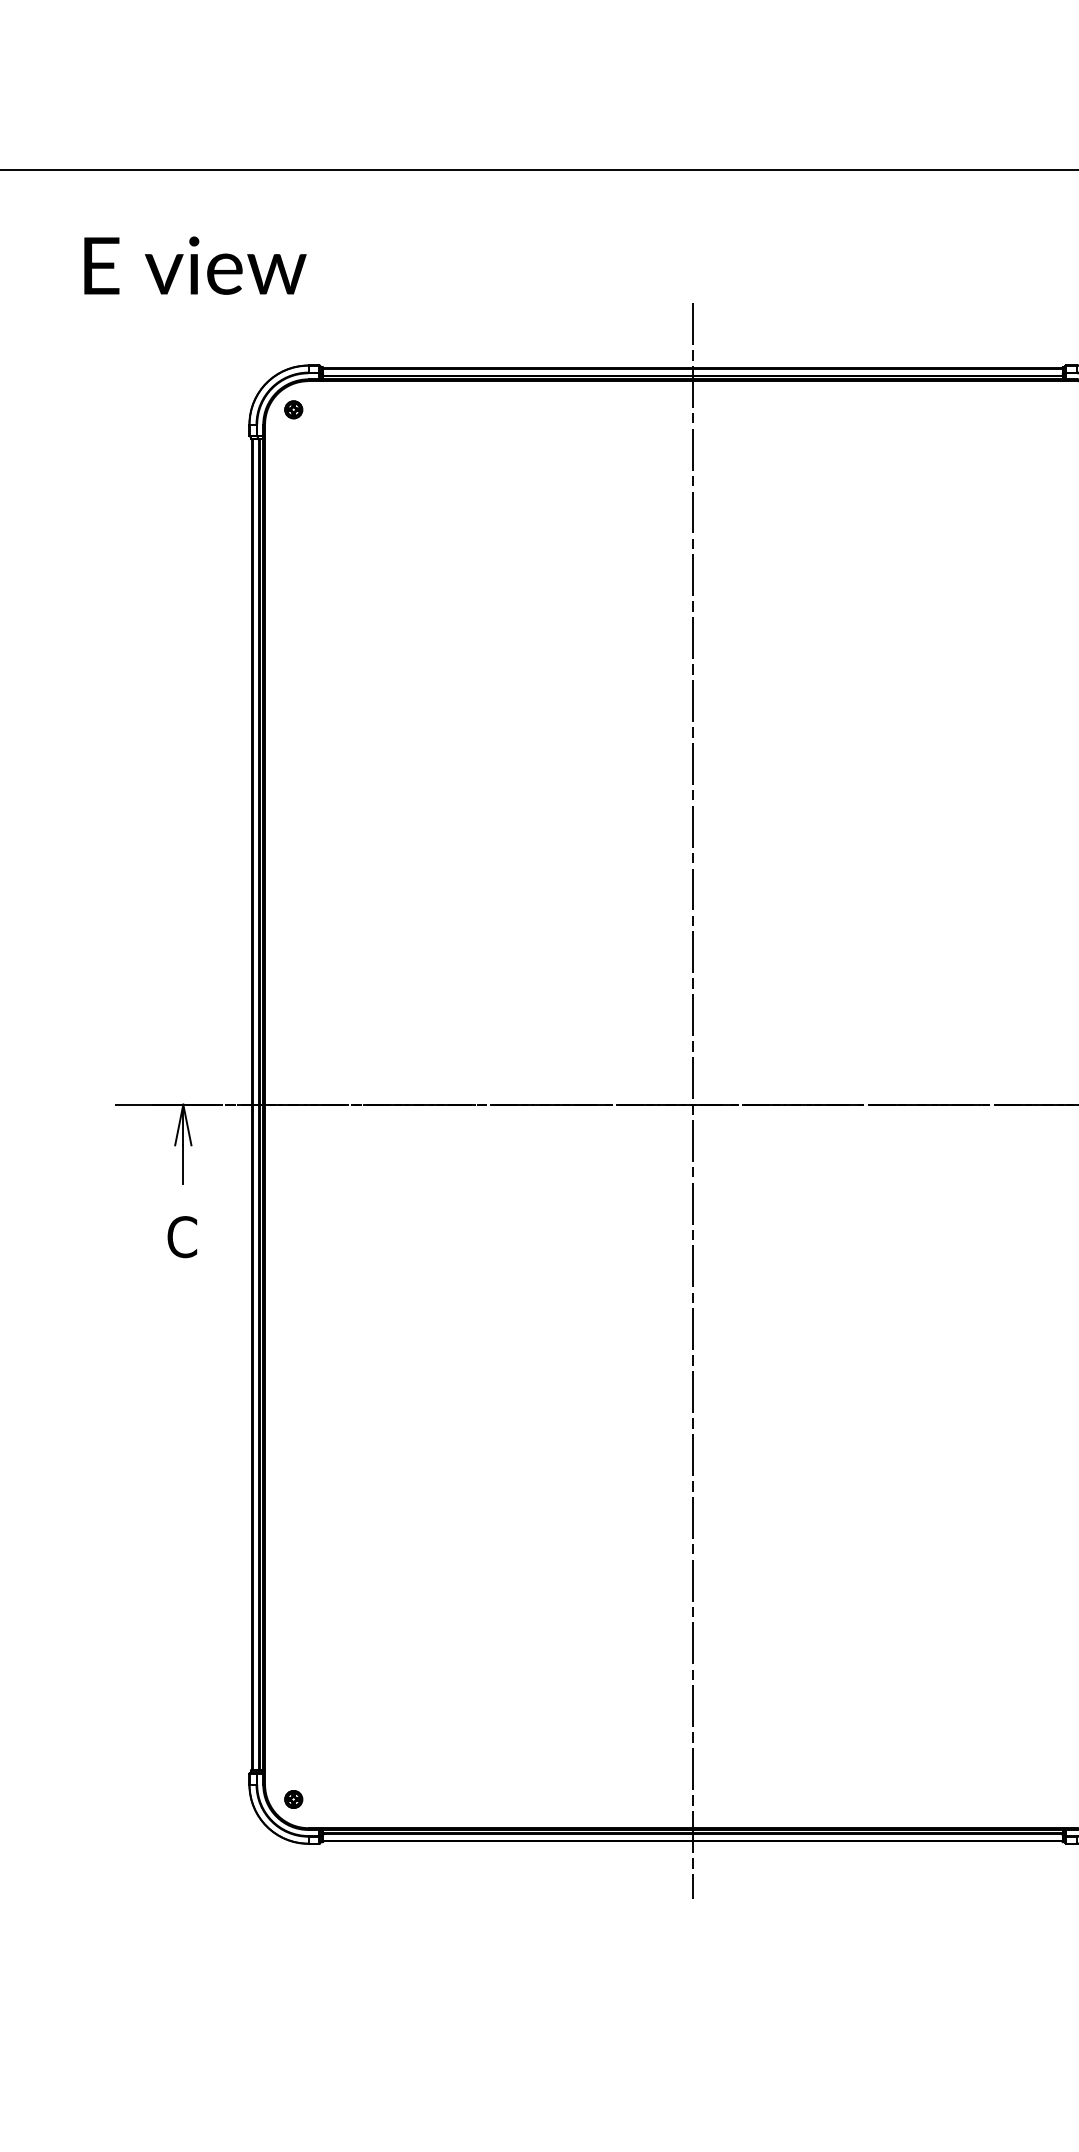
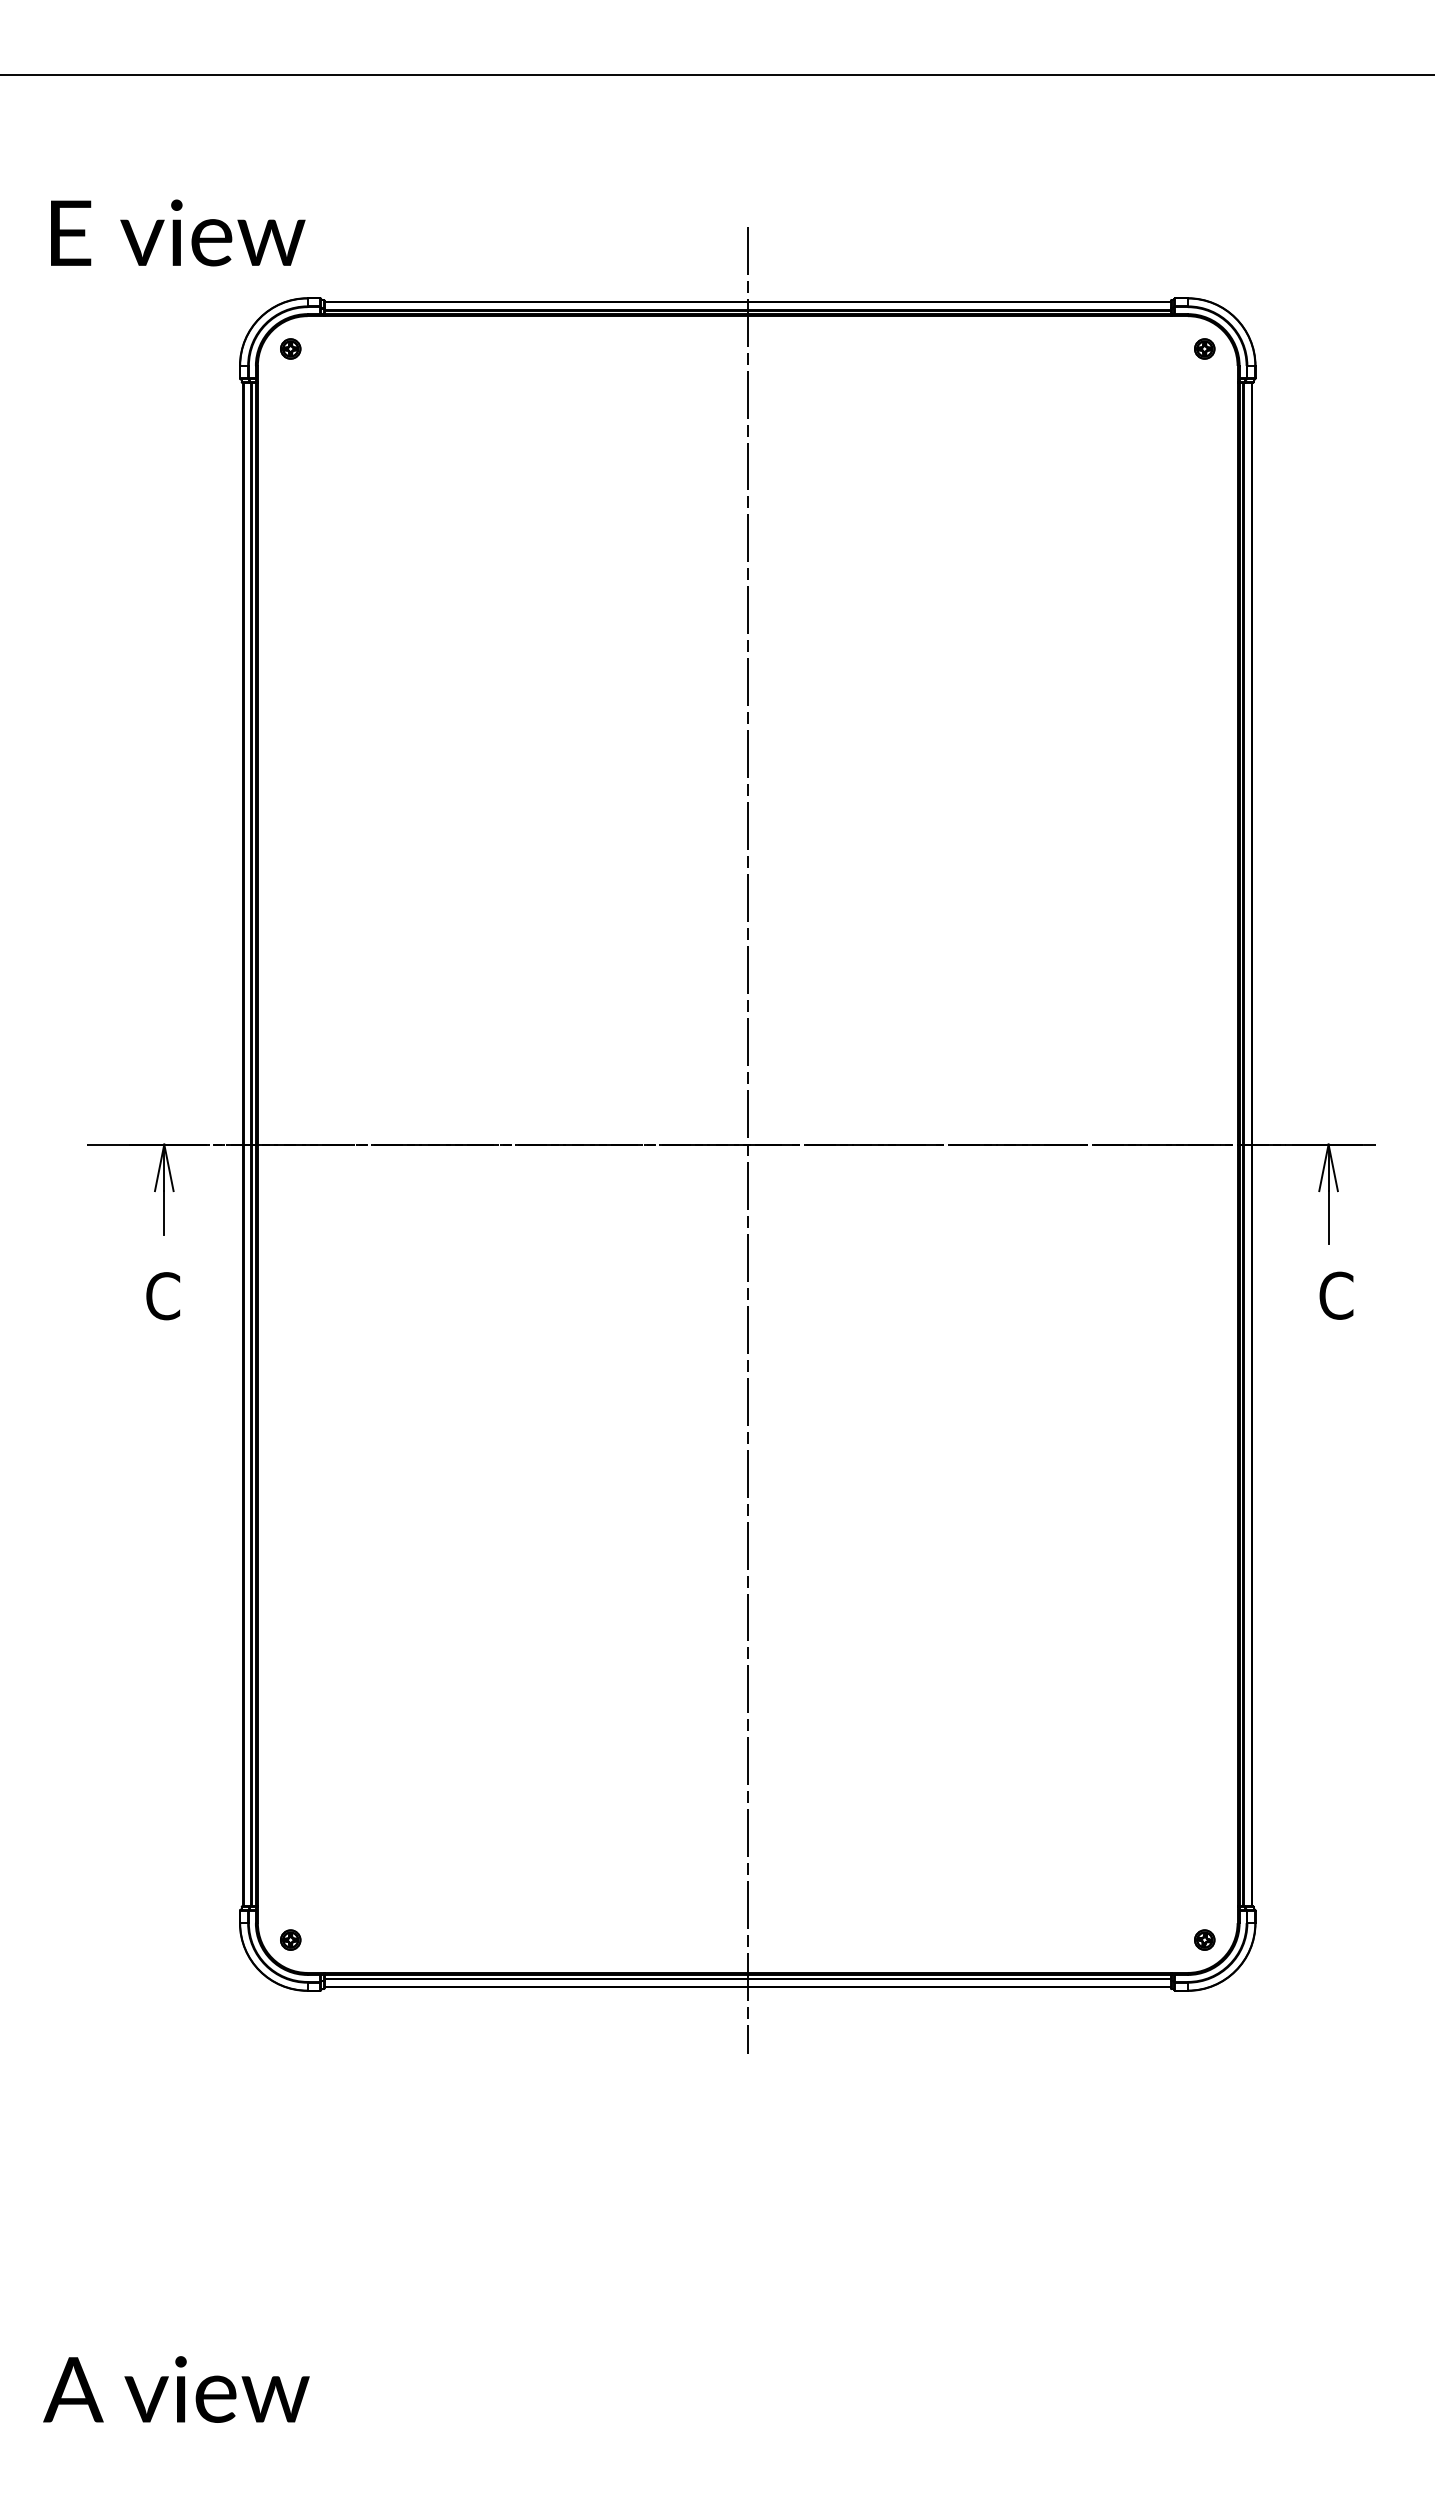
text: (195, 265) -> (178, 232), moved

